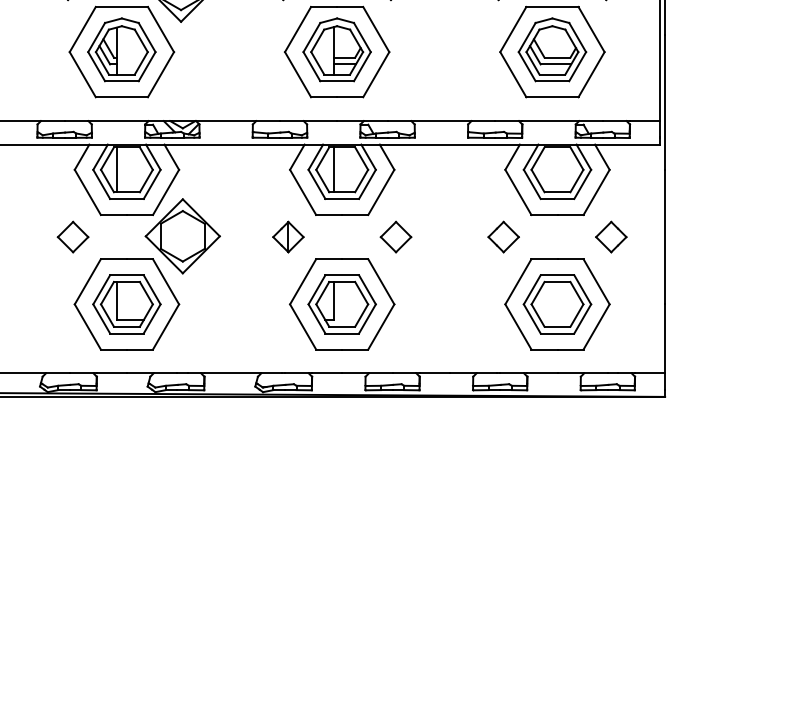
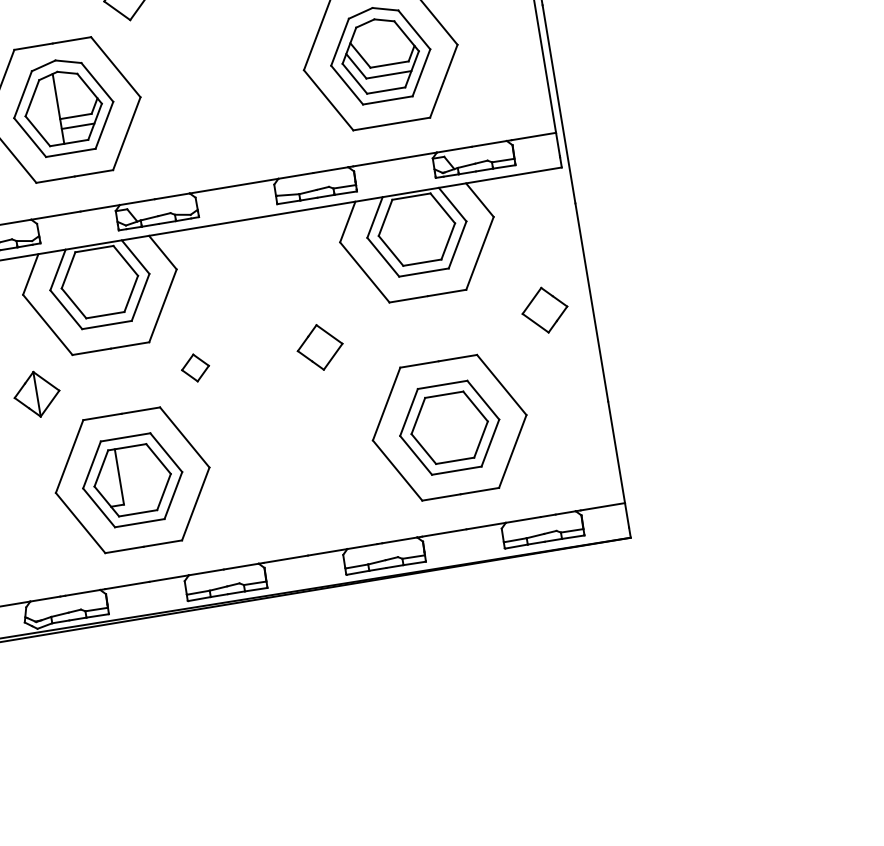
line: (333, 169) -> (86, 283), removed
part: (395, 236) -> (194, 367), size x0.6
part: (503, 236) -> (319, 346), moved
part: (611, 236) -> (545, 309), moved

